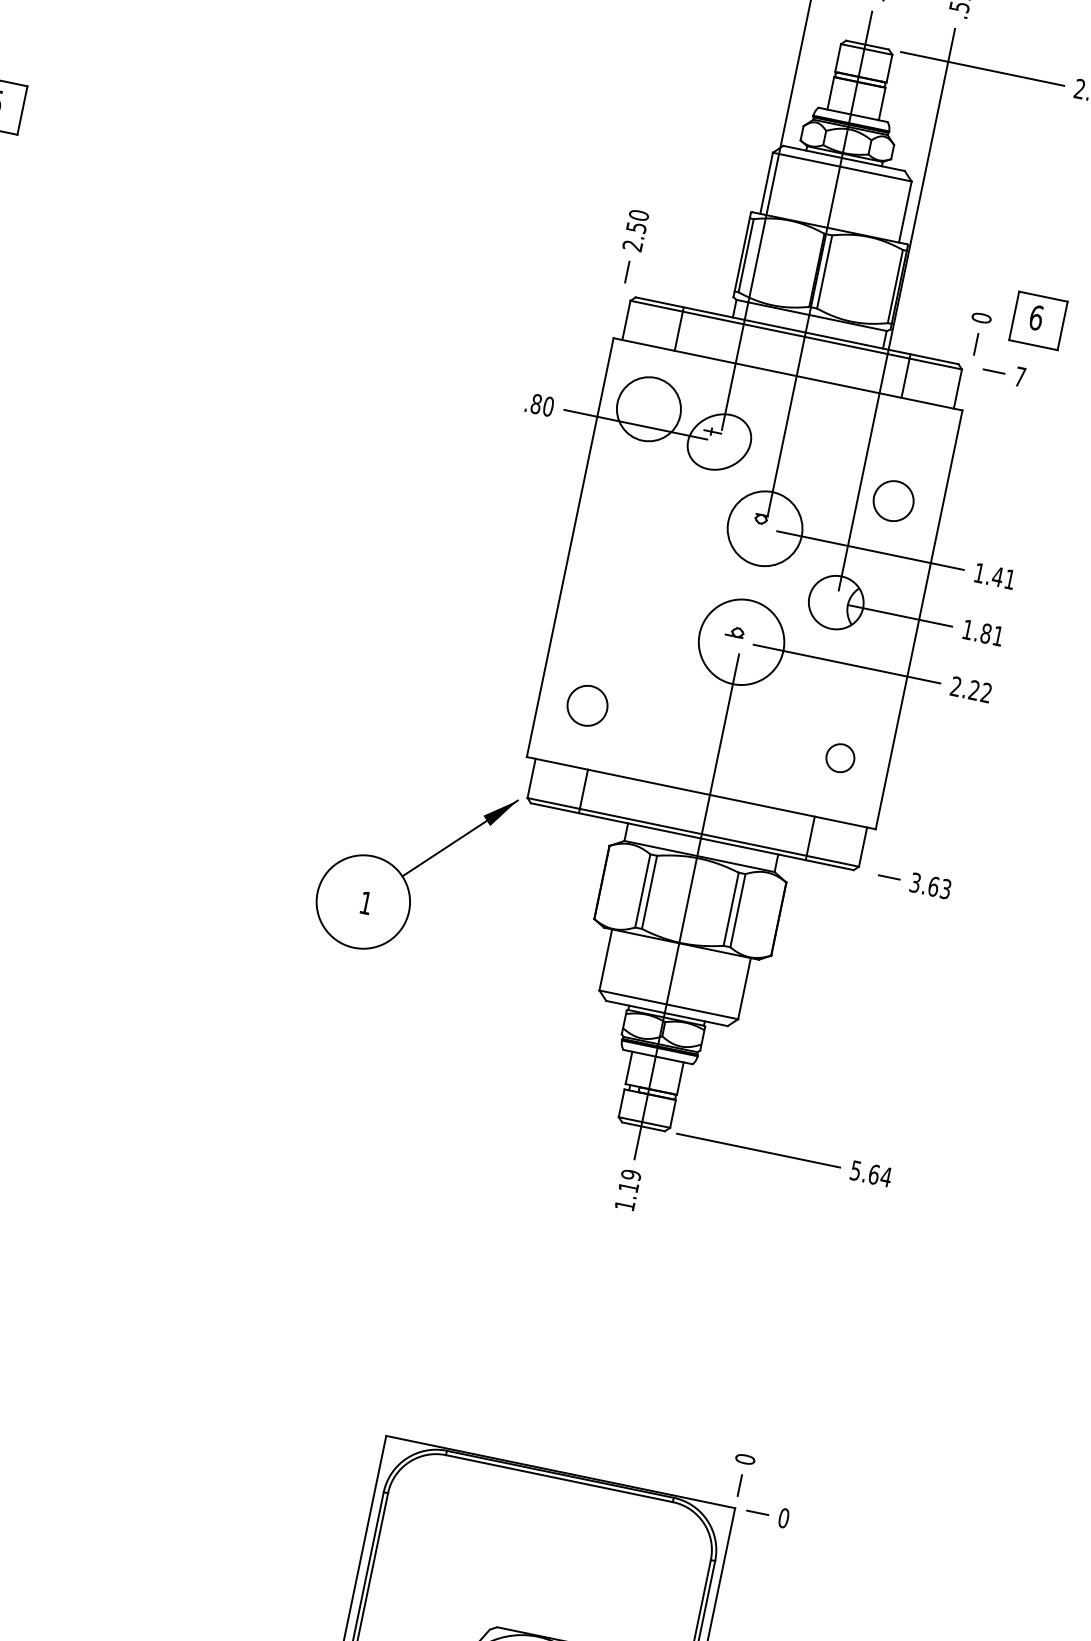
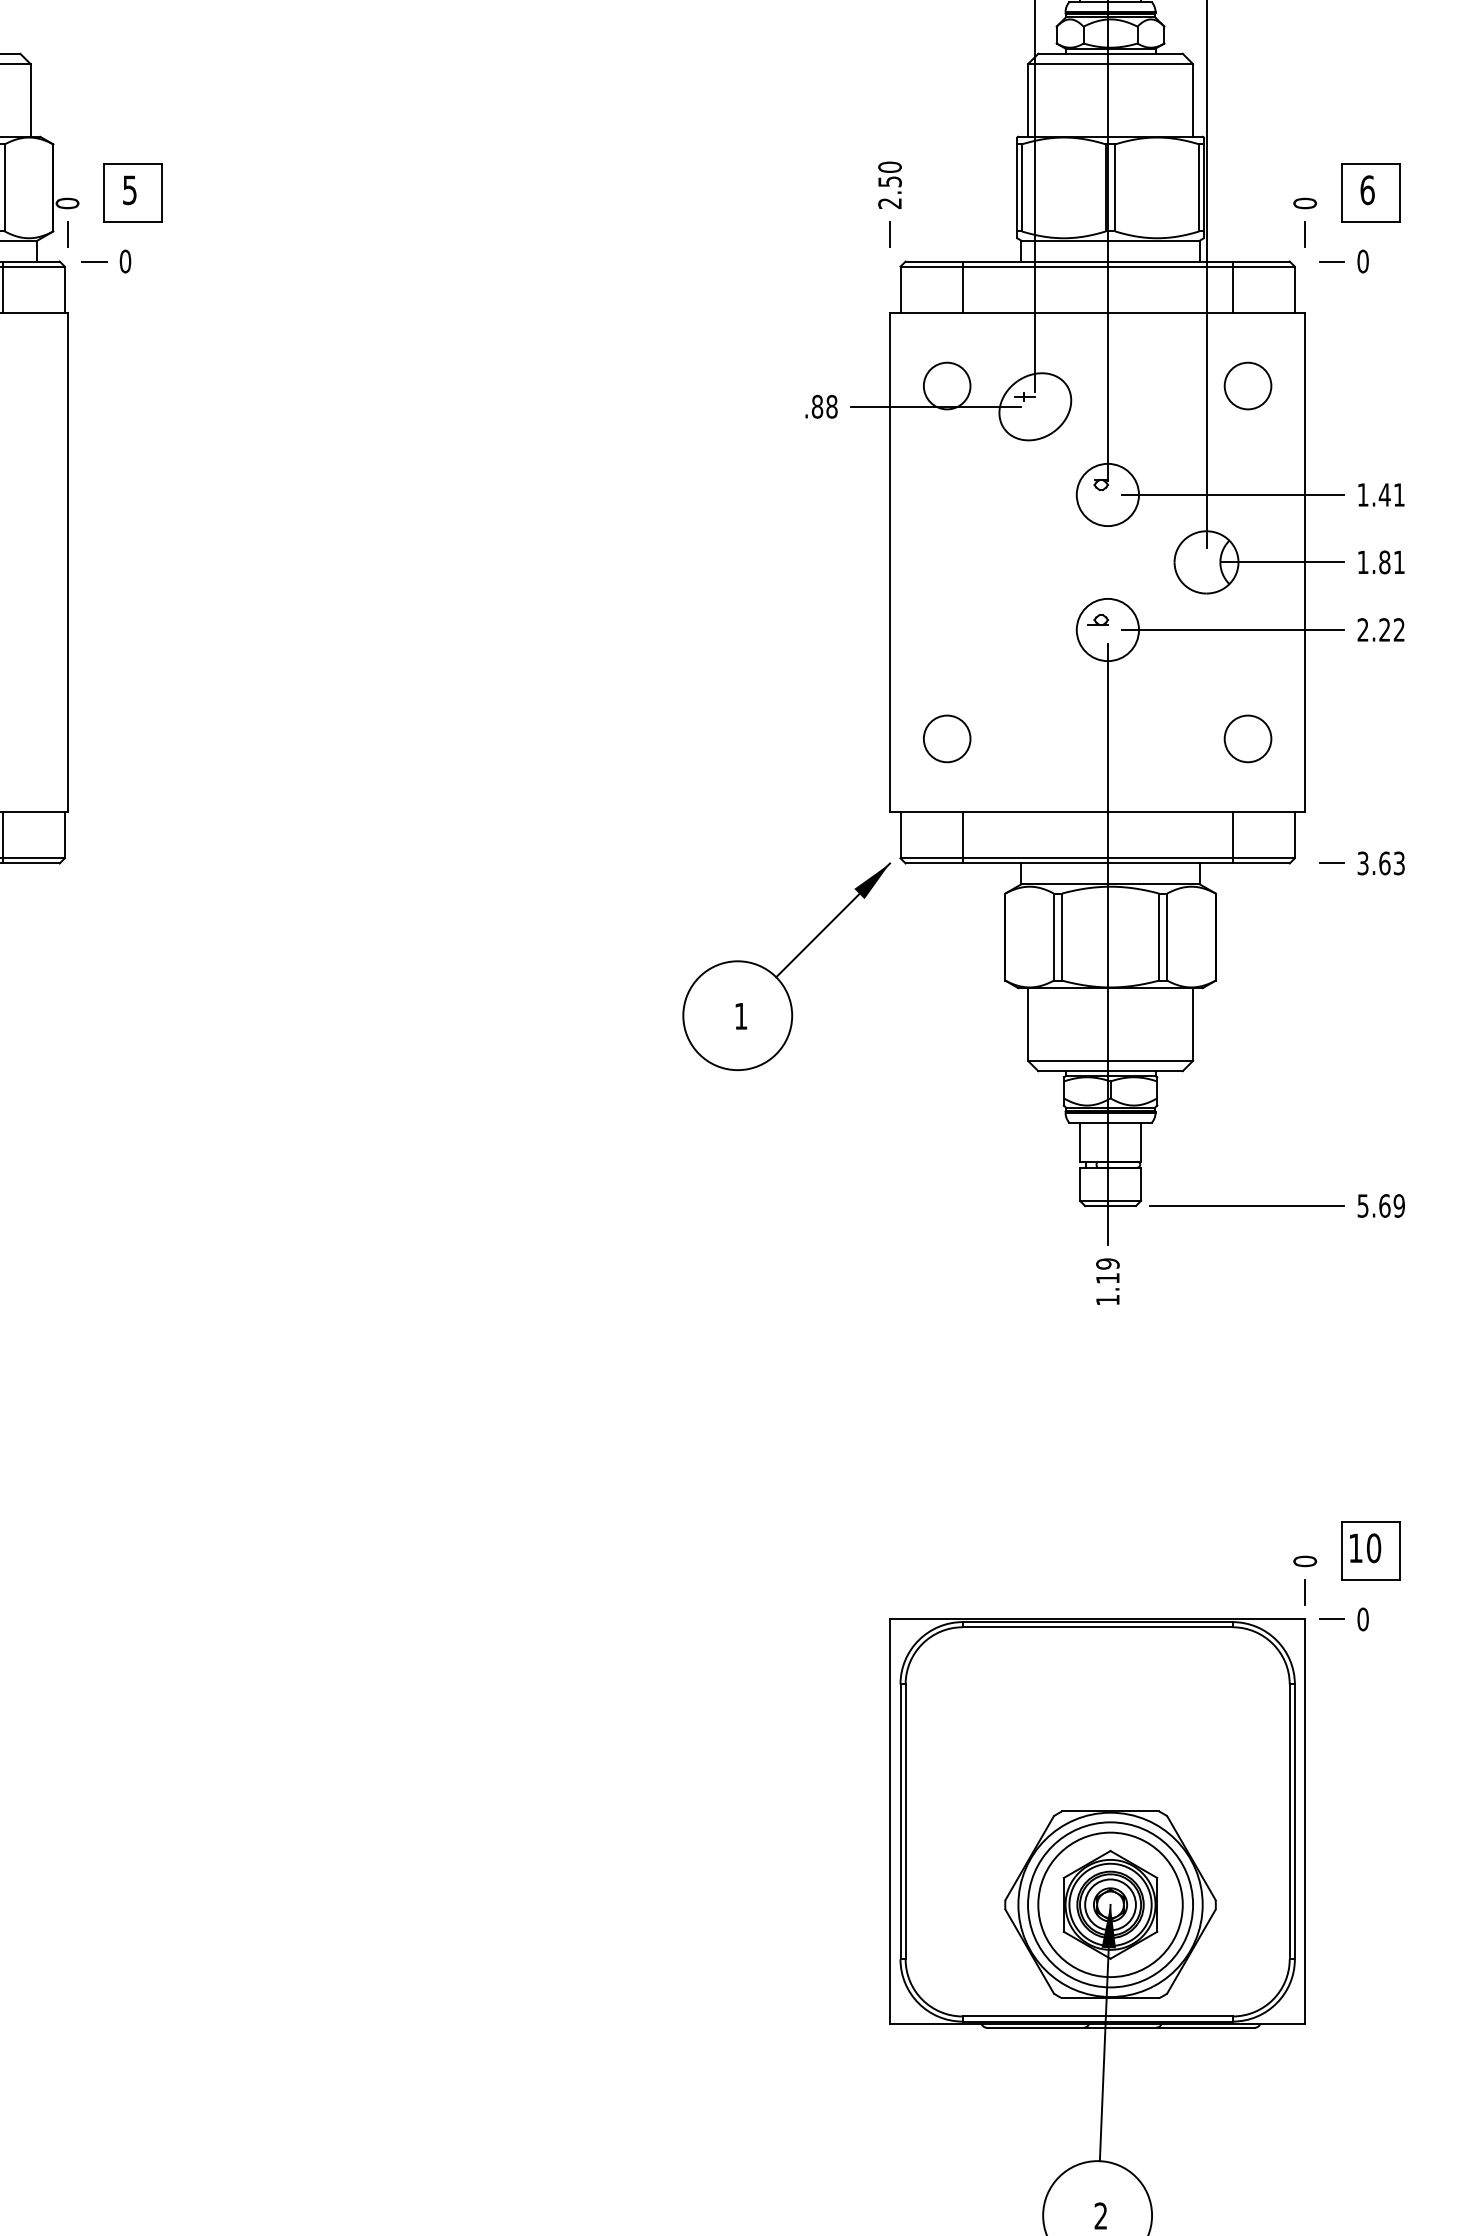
text: (1019, 376) -> (1362, 261), 7 -> 0
text: (548, 406) -> (831, 406), .80 -> .88
circle: (648, 408) -> (946, 385), size x0.62
circle: (893, 500) -> (1247, 385), moved
circle: (764, 528) -> (1107, 494), size x0.71
circle: (741, 641) -> (1107, 629), size x0.62
circle: (840, 757) -> (1247, 738), size x1.43
text: (886, 1176) -> (1399, 1205), 5.64 -> 5.69
part: (802, 1461) -> (1370, 1550), added

